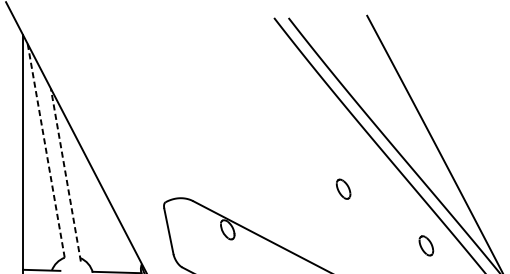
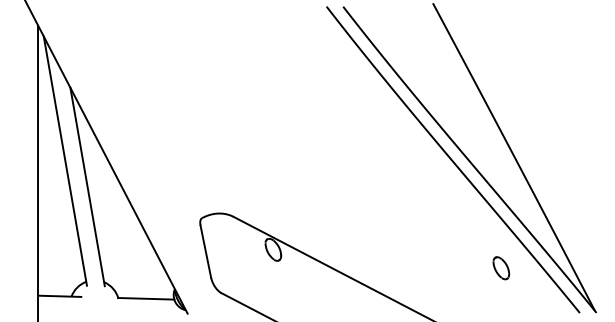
line: (46, 152) -> (65, 161), dashed -> solid
line: (65, 175) -> (87, 187), dashed -> solid
part: (343, 189) -> (406, 203), removed

